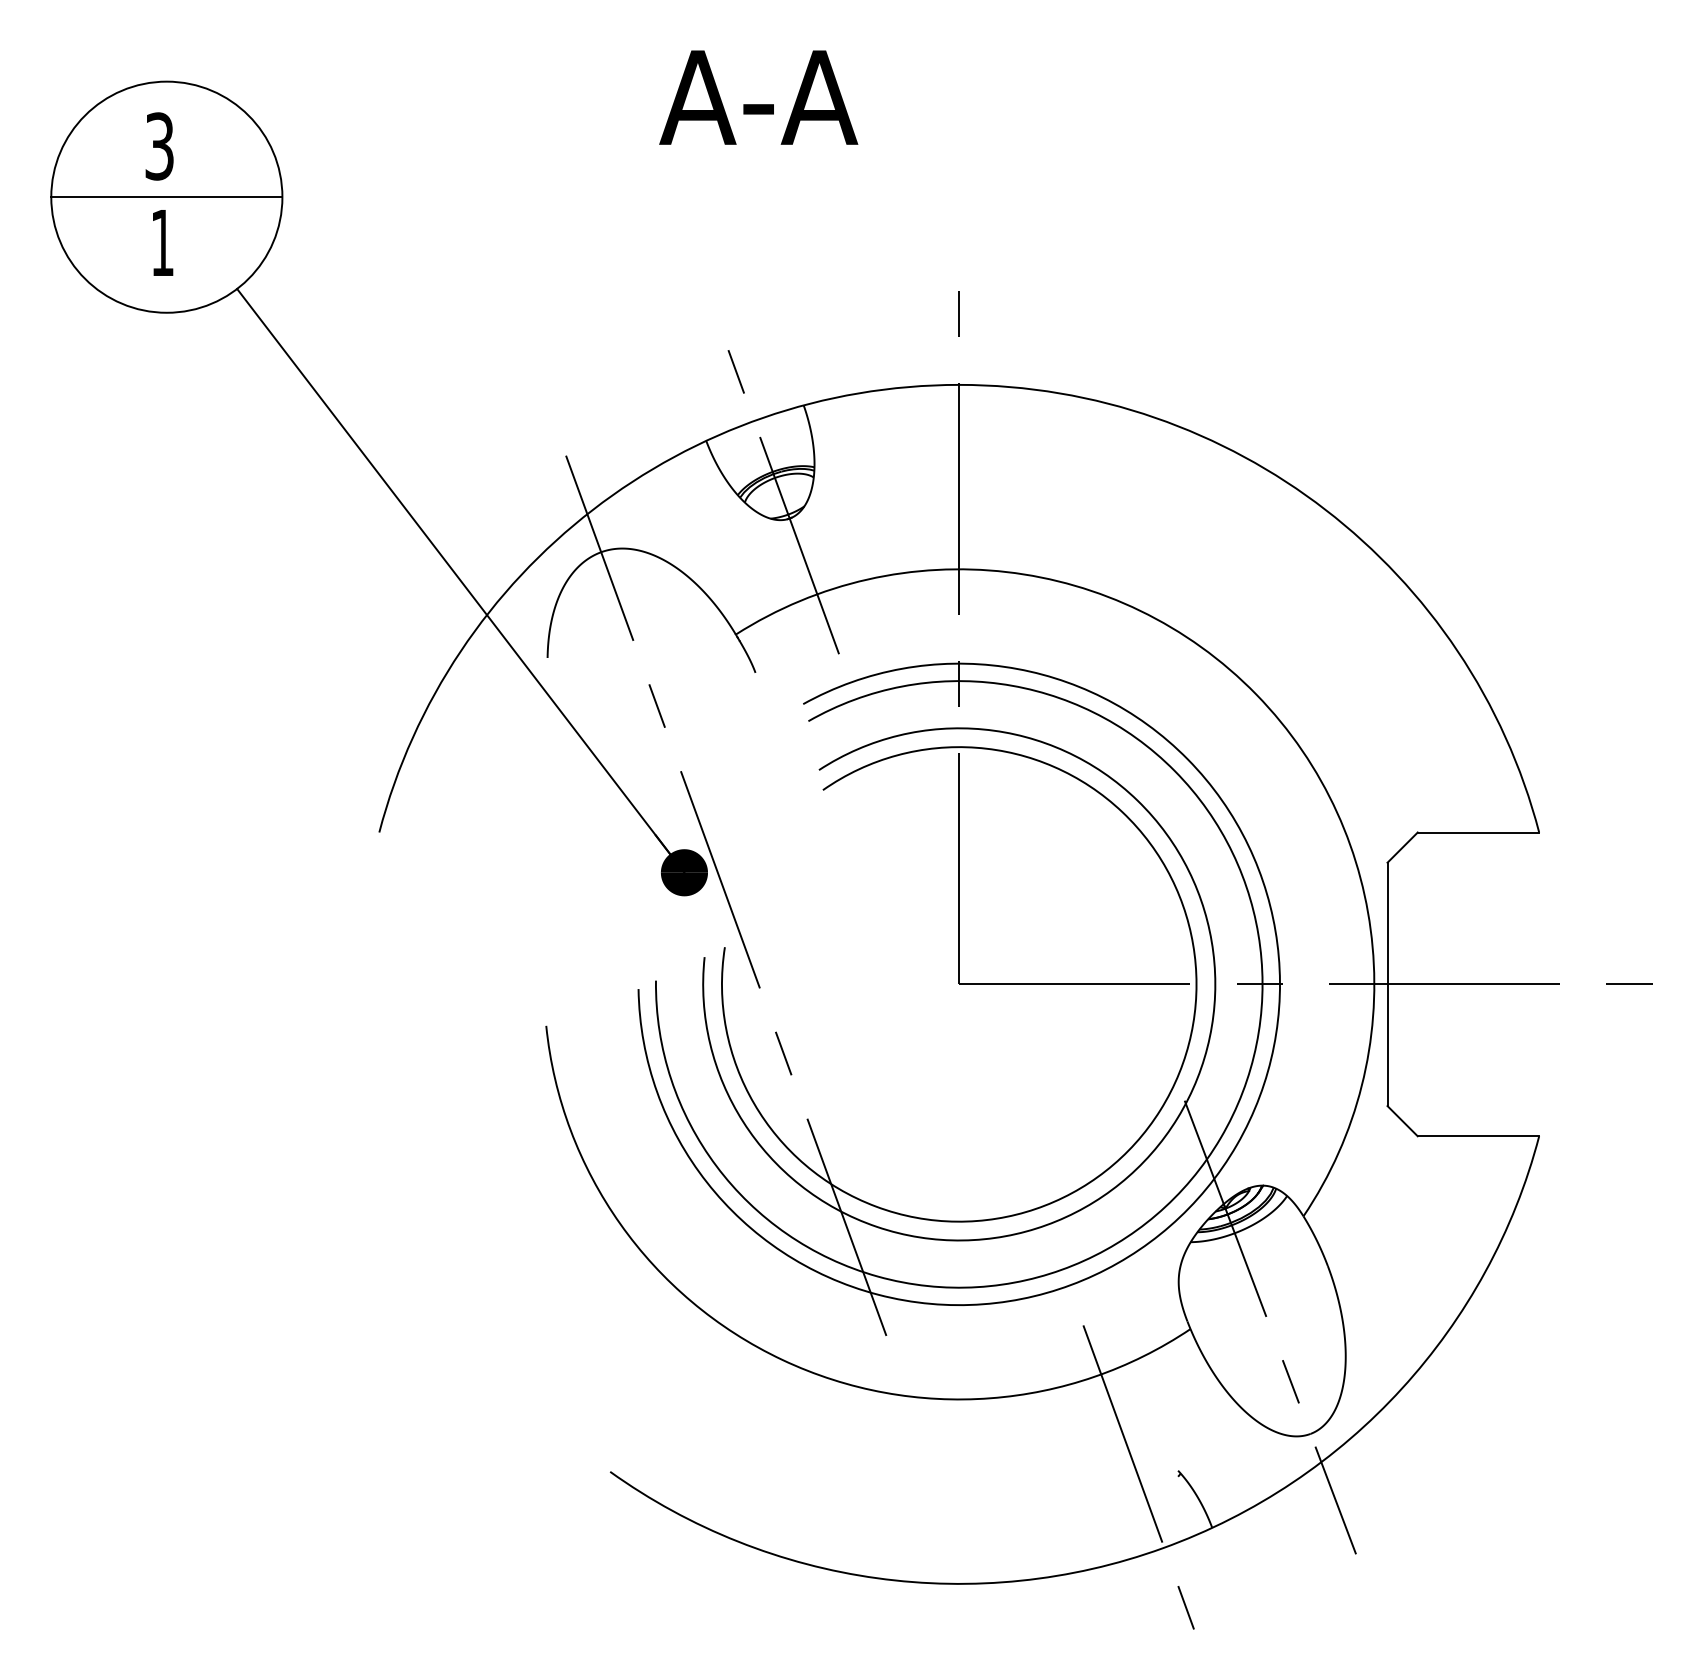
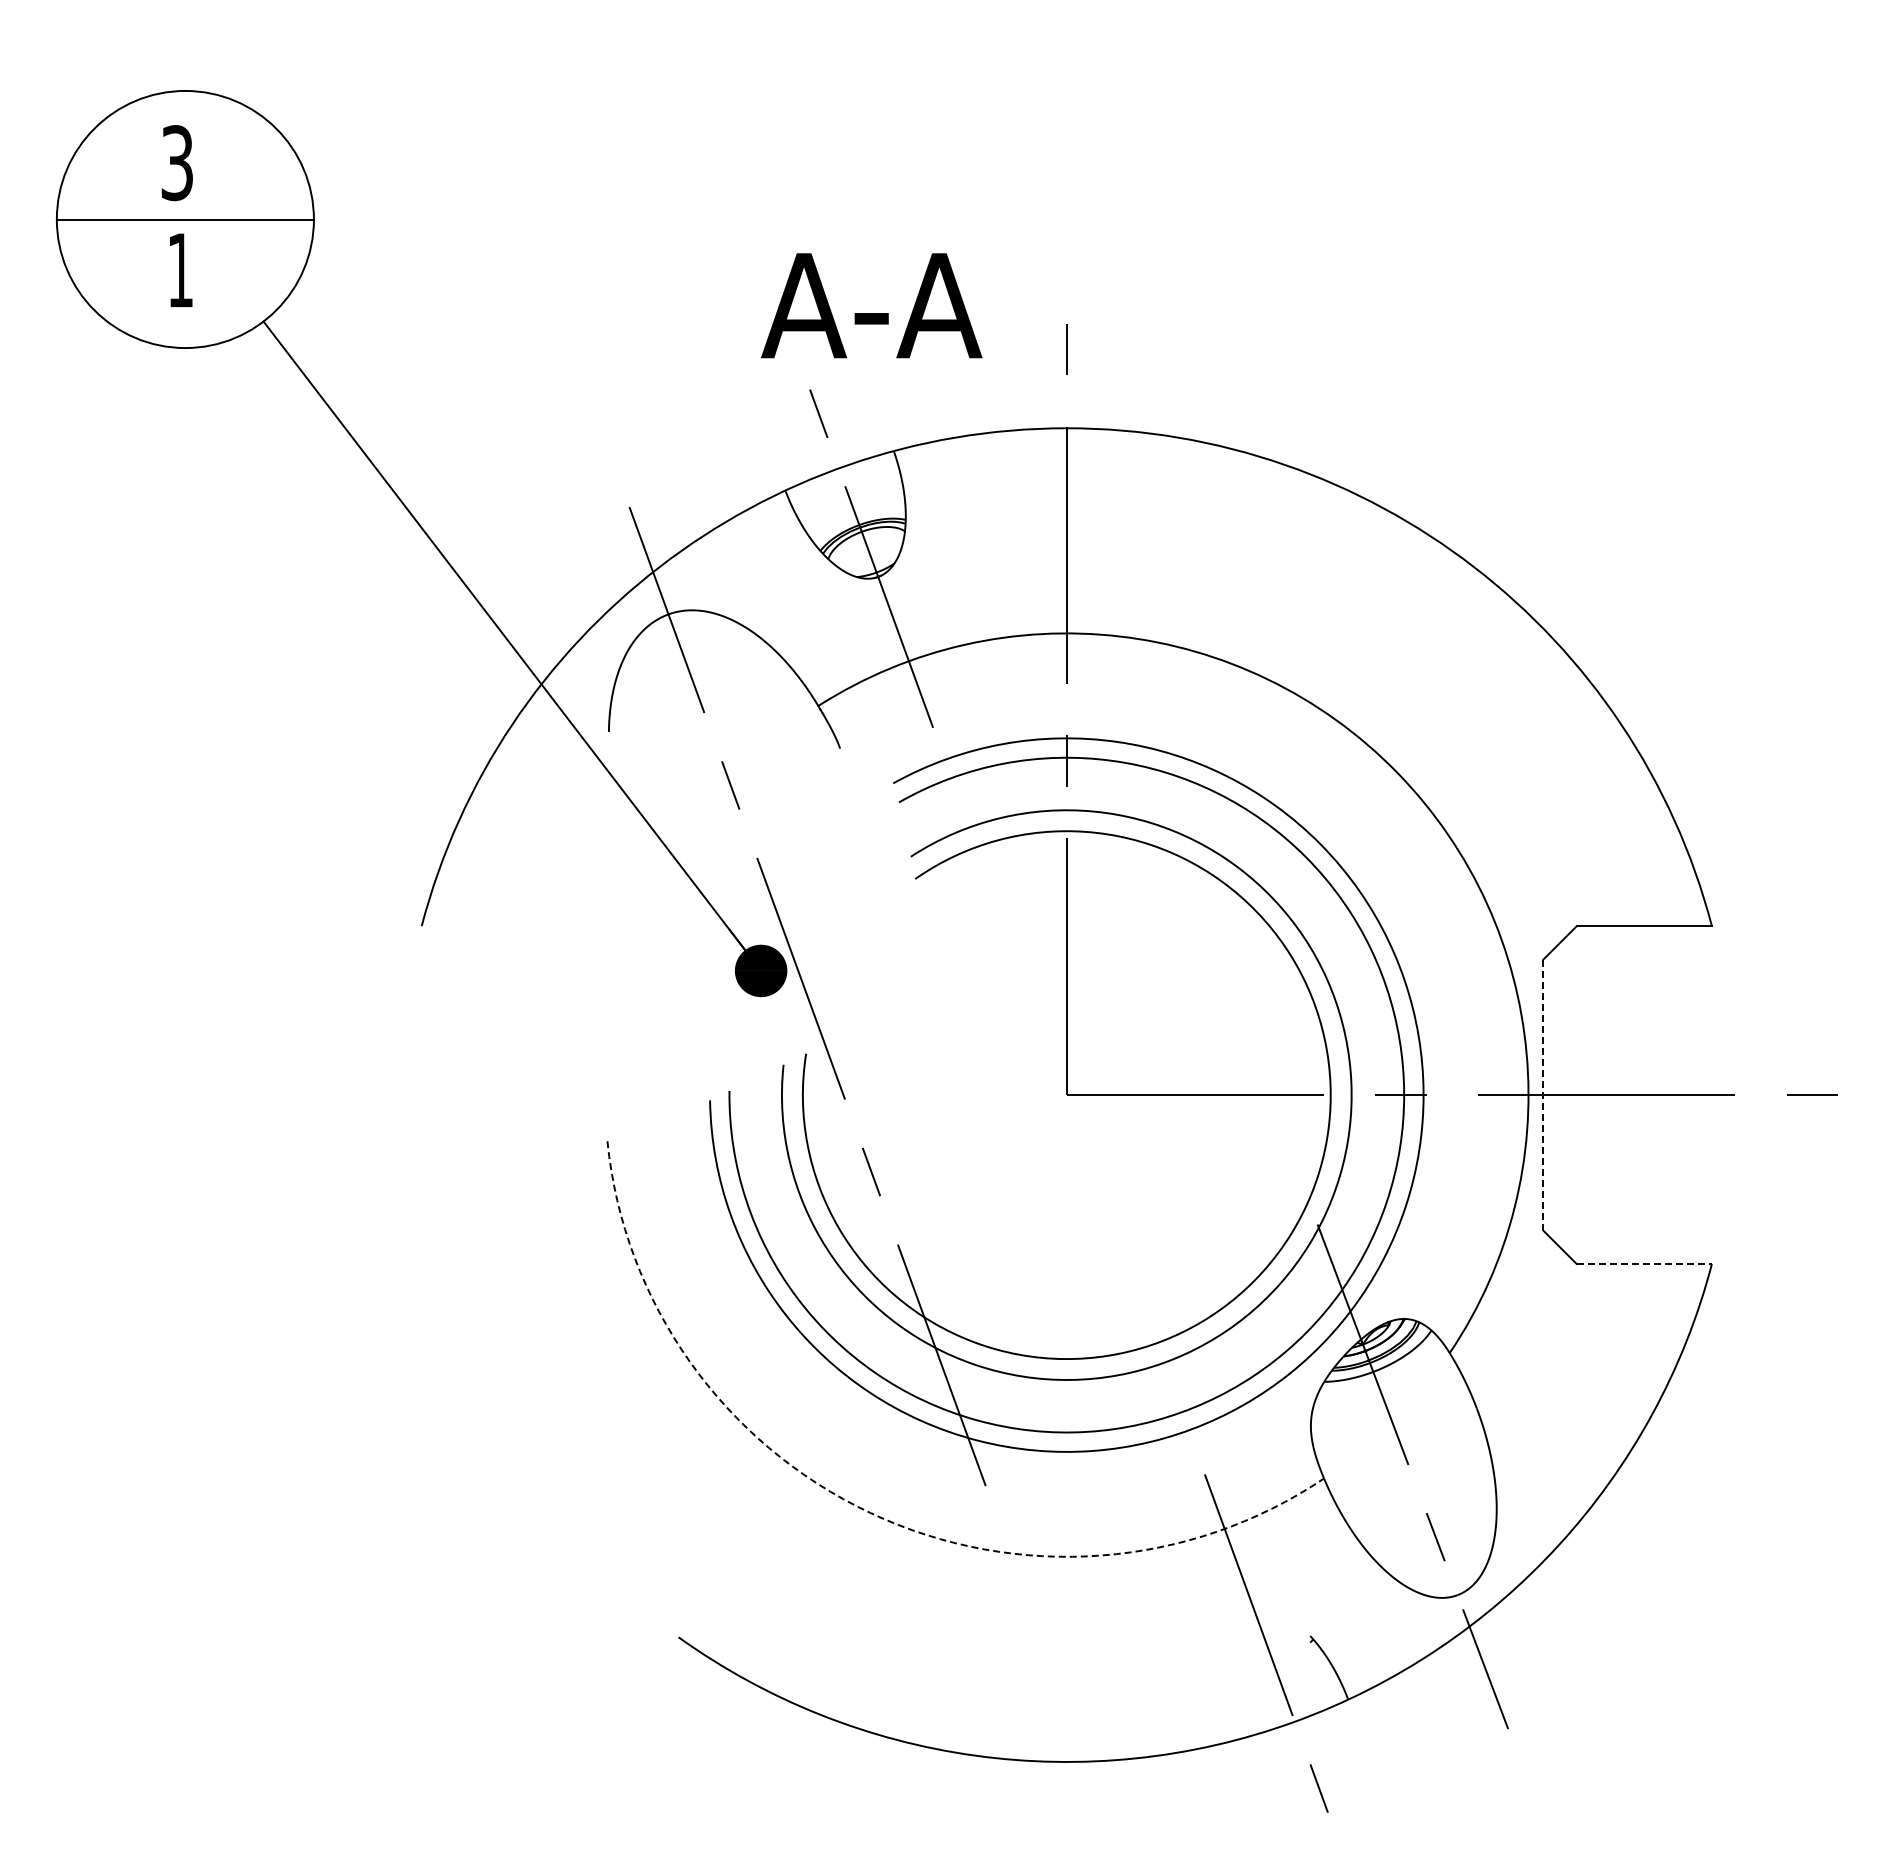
text: (758, 97) -> (871, 305), moved
line: (1387, 984) -> (1543, 1095), solid -> dashed
line: (1478, 1136) -> (1644, 1264), solid -> dashed
arc: (782, 1359) -> (870, 1512), solid -> dashed

